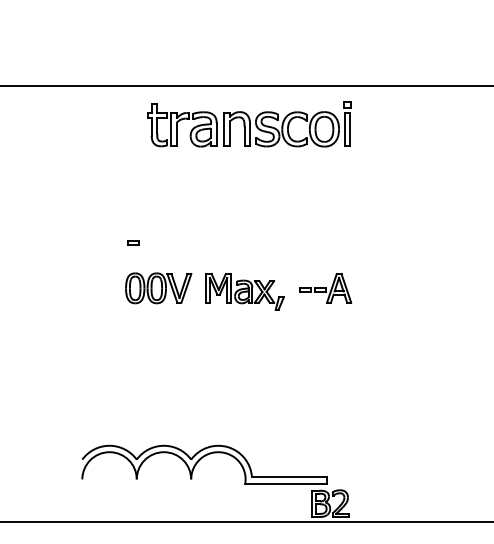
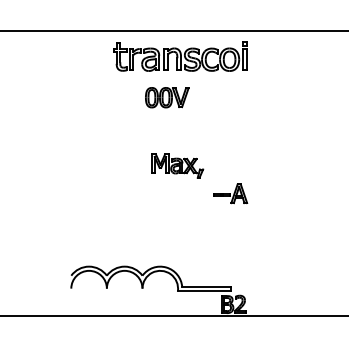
part: (133, 242) -> (104, 133), removed
part: (159, 288) -> (167, 97), moved
part: (325, 288) -> (230, 193), moved

